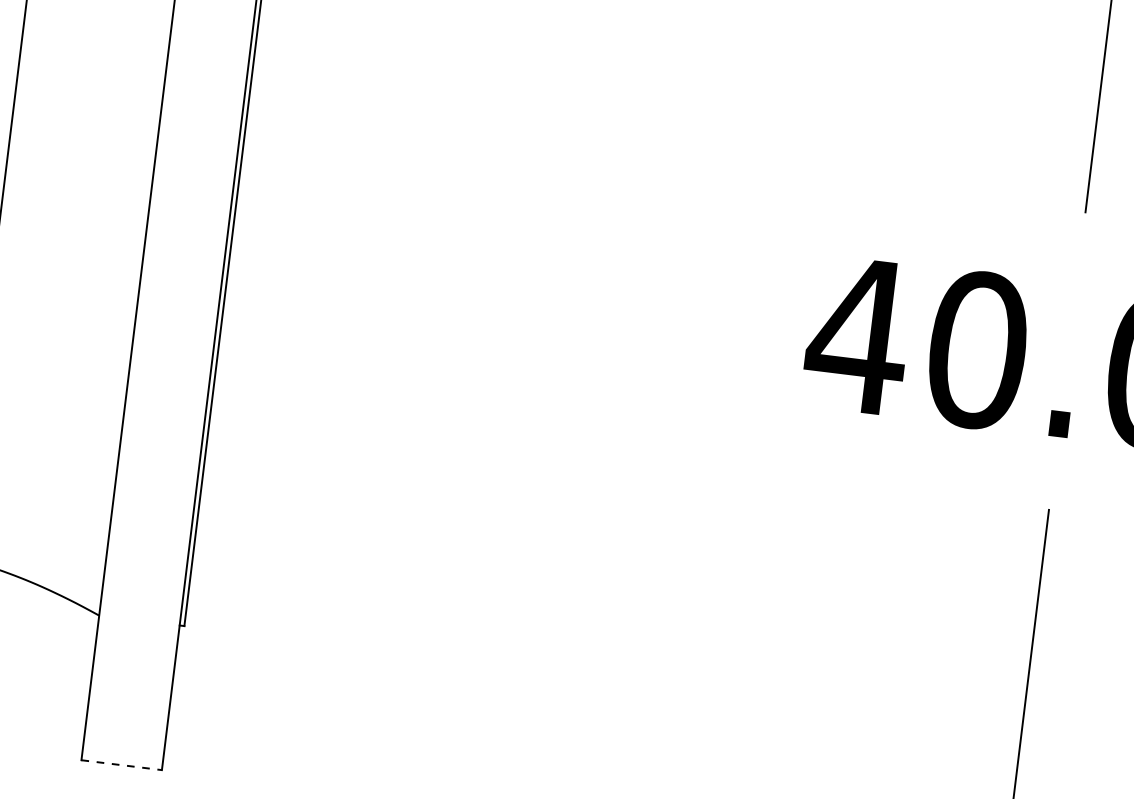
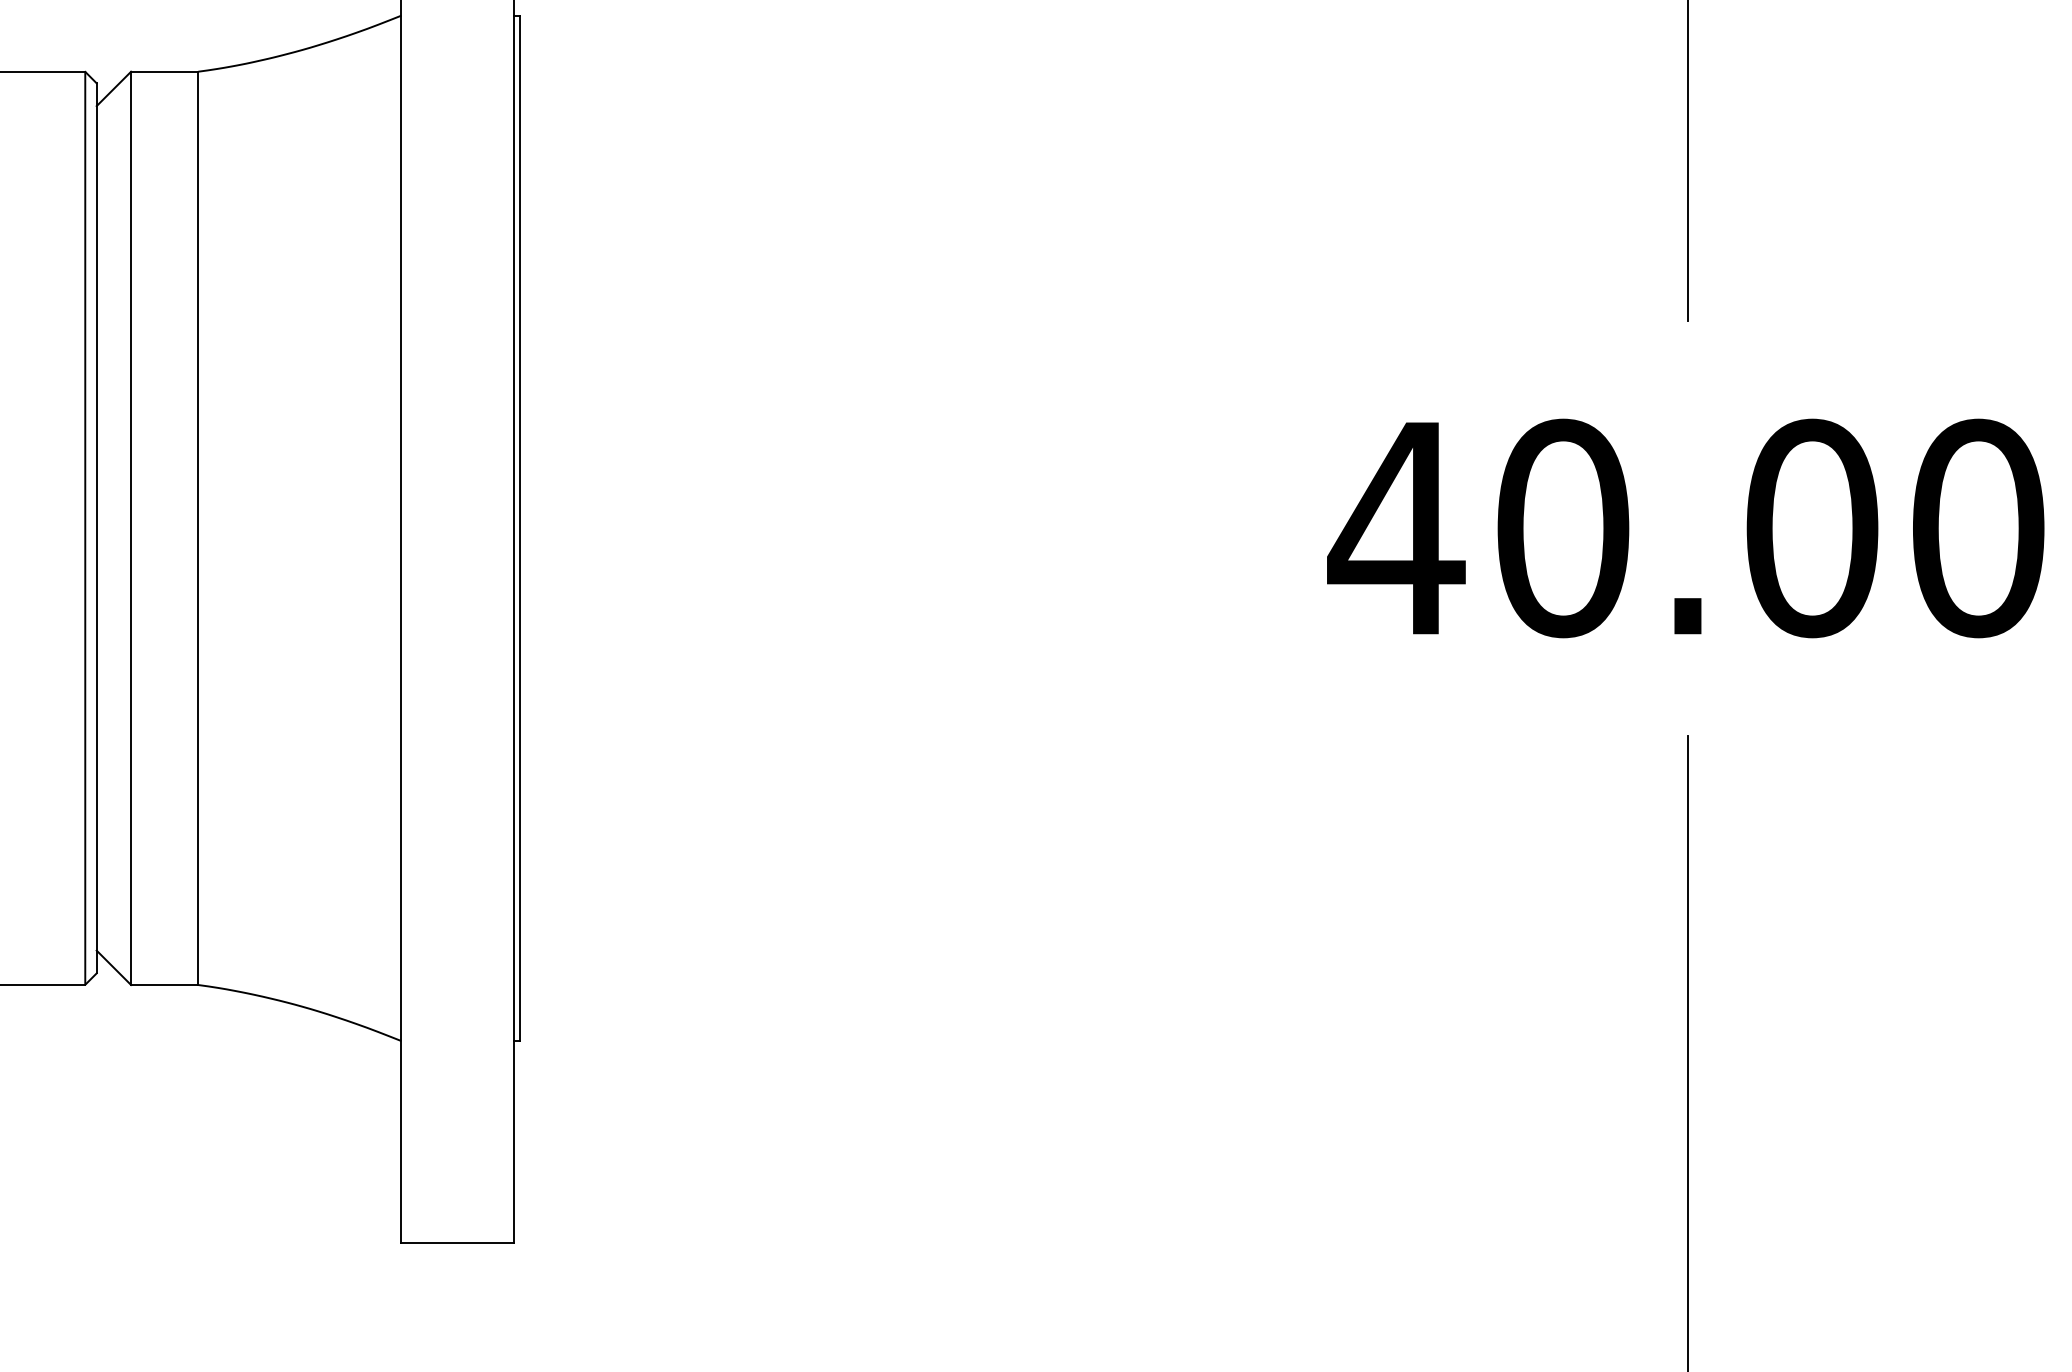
line: (122, 765) -> (458, 1242), dashed -> solid

